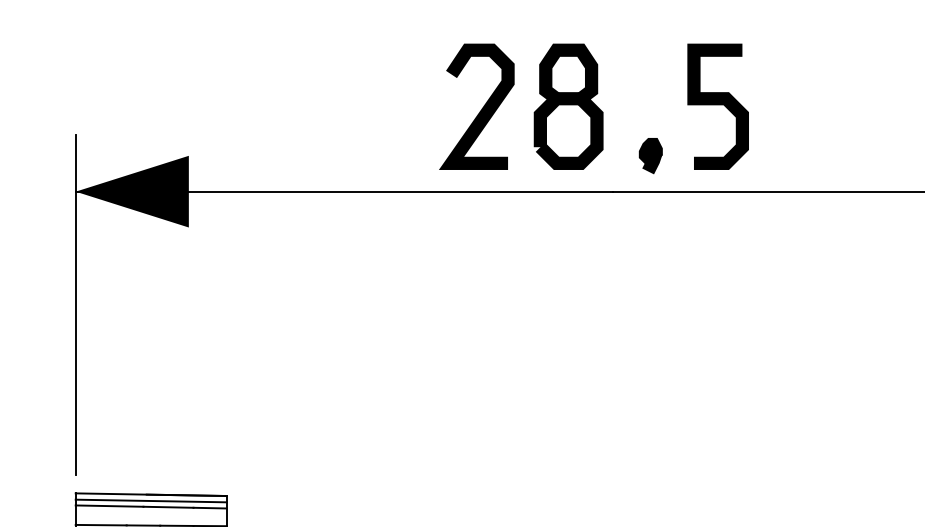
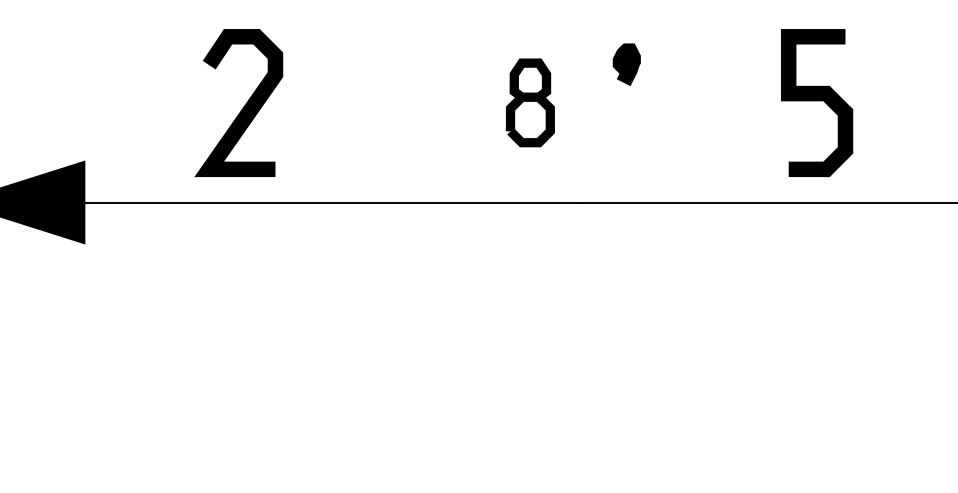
curve: (717, 105) -> (816, 101), moved
part: (568, 106) -> (530, 102), size x0.6
curve: (481, 108) -> (244, 105), moved
part: (650, 156) -> (626, 65), moved

